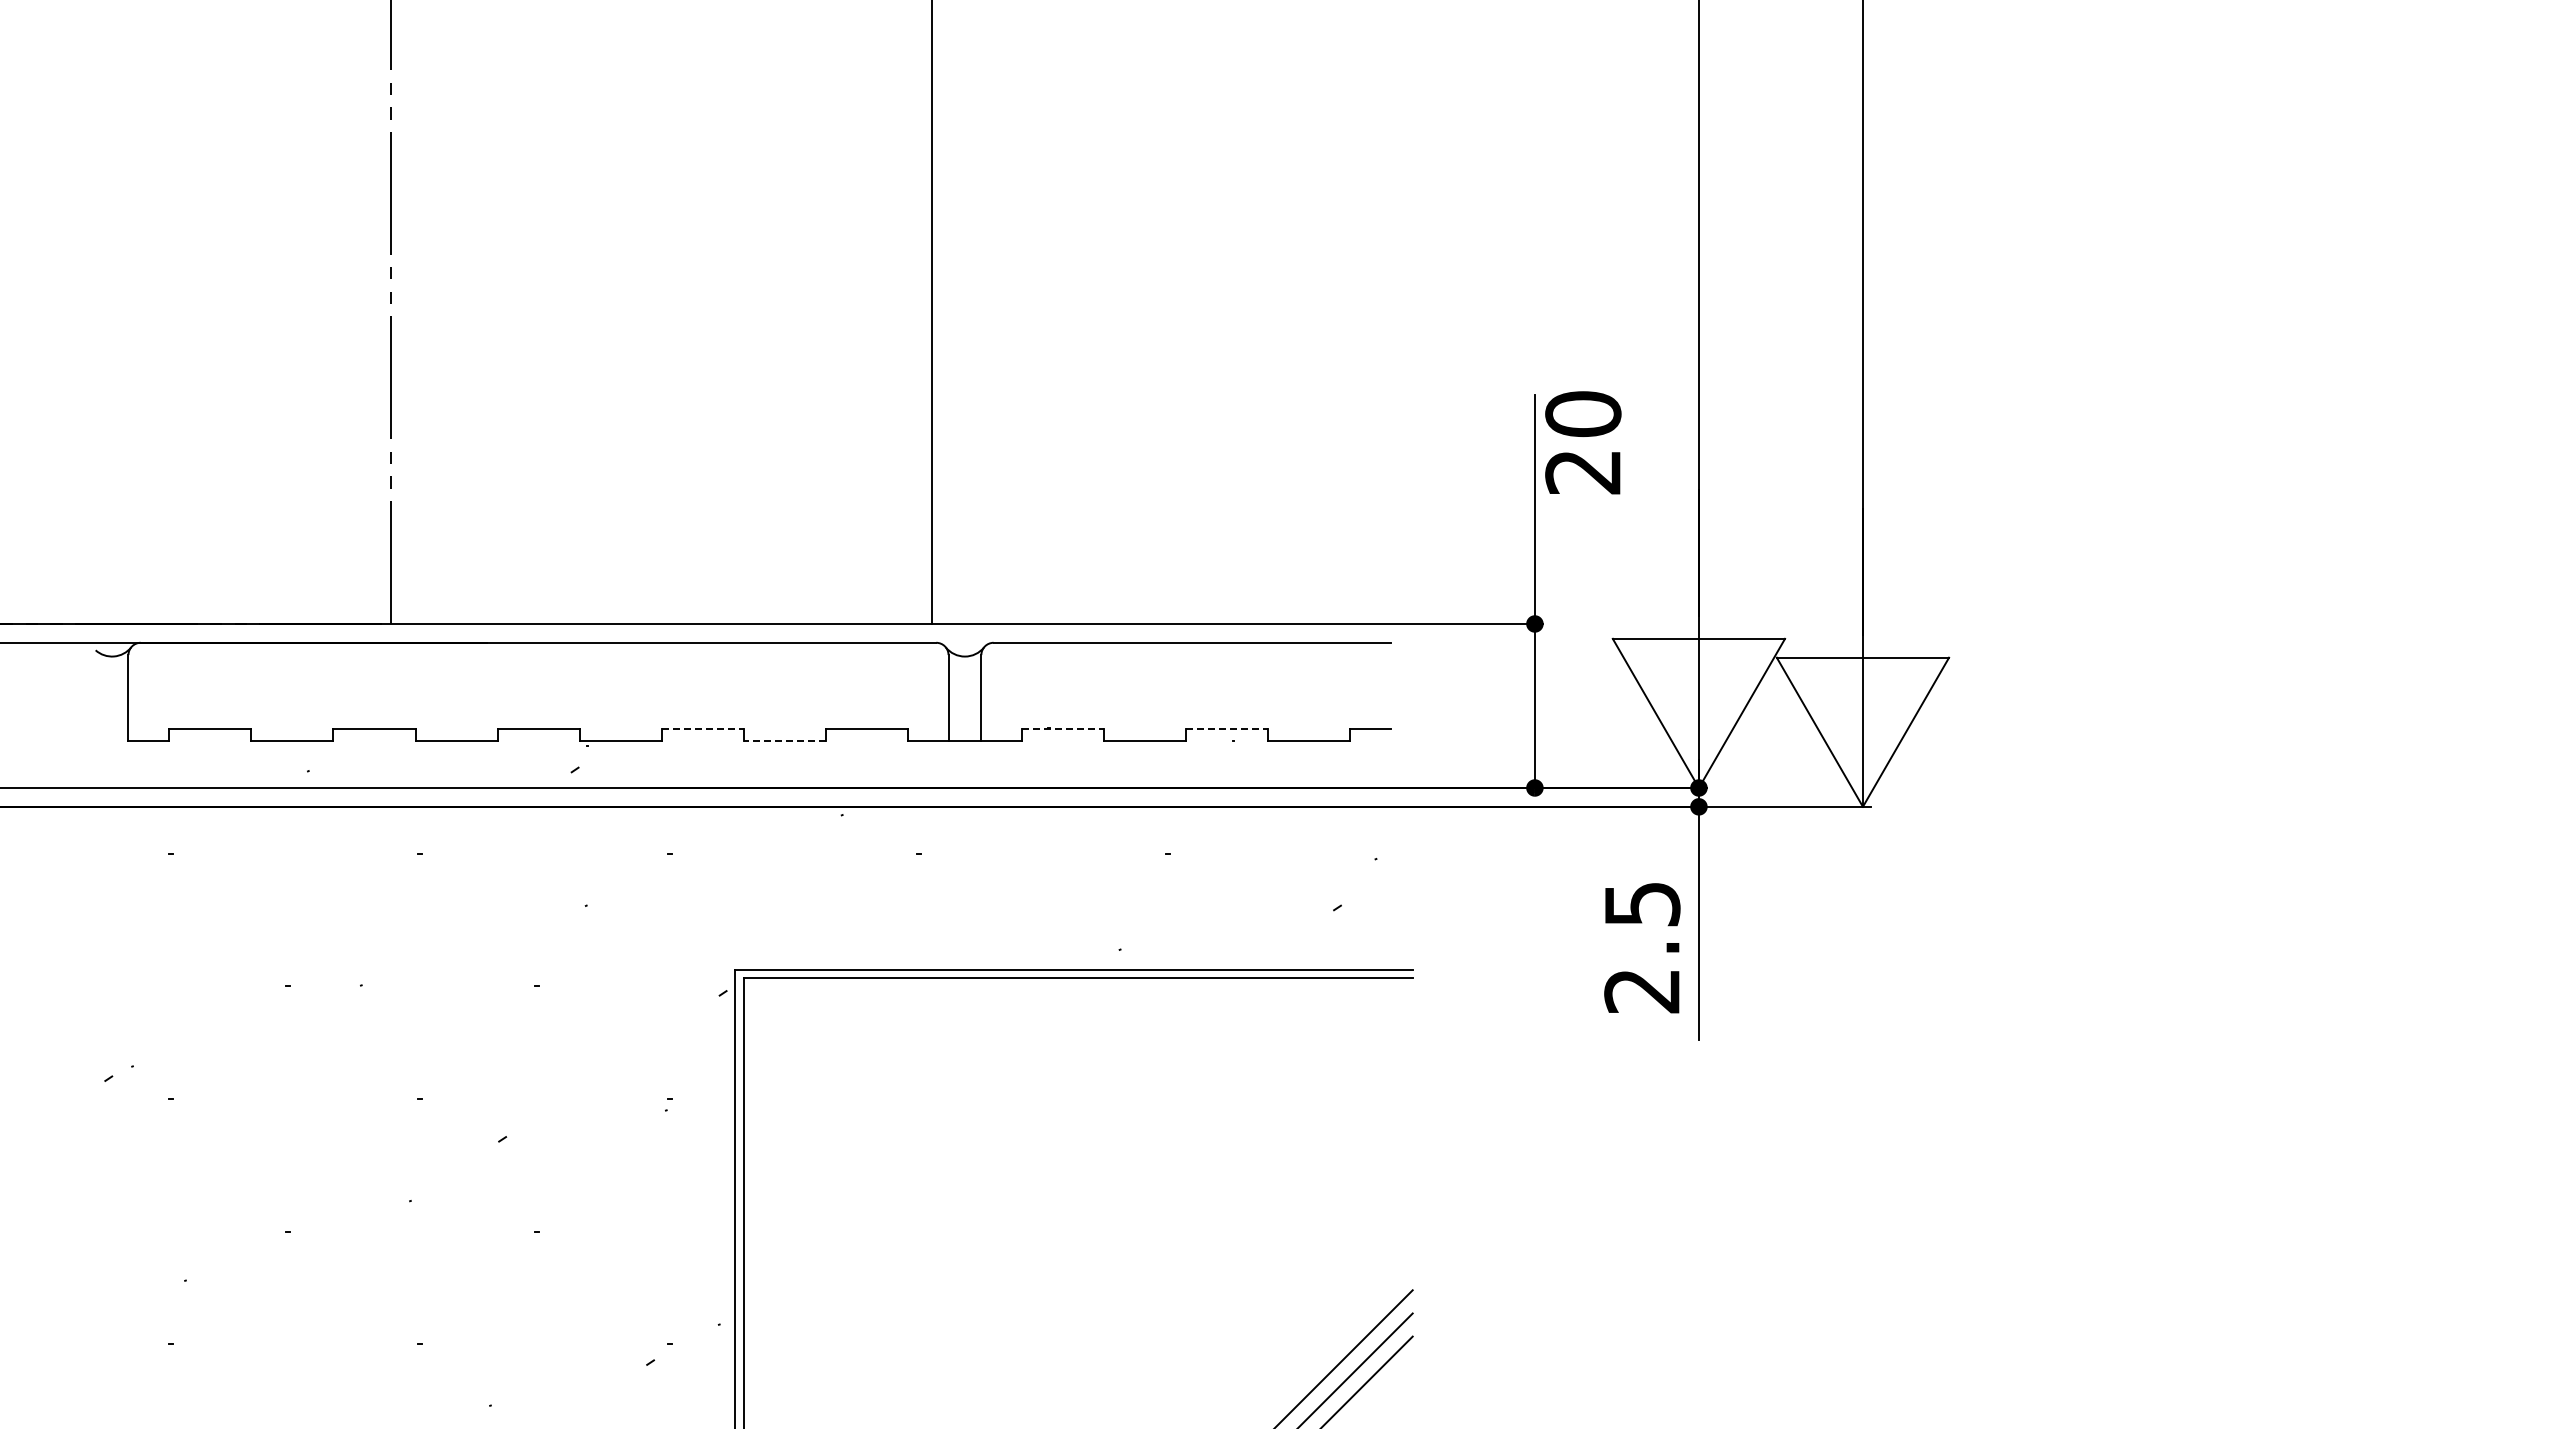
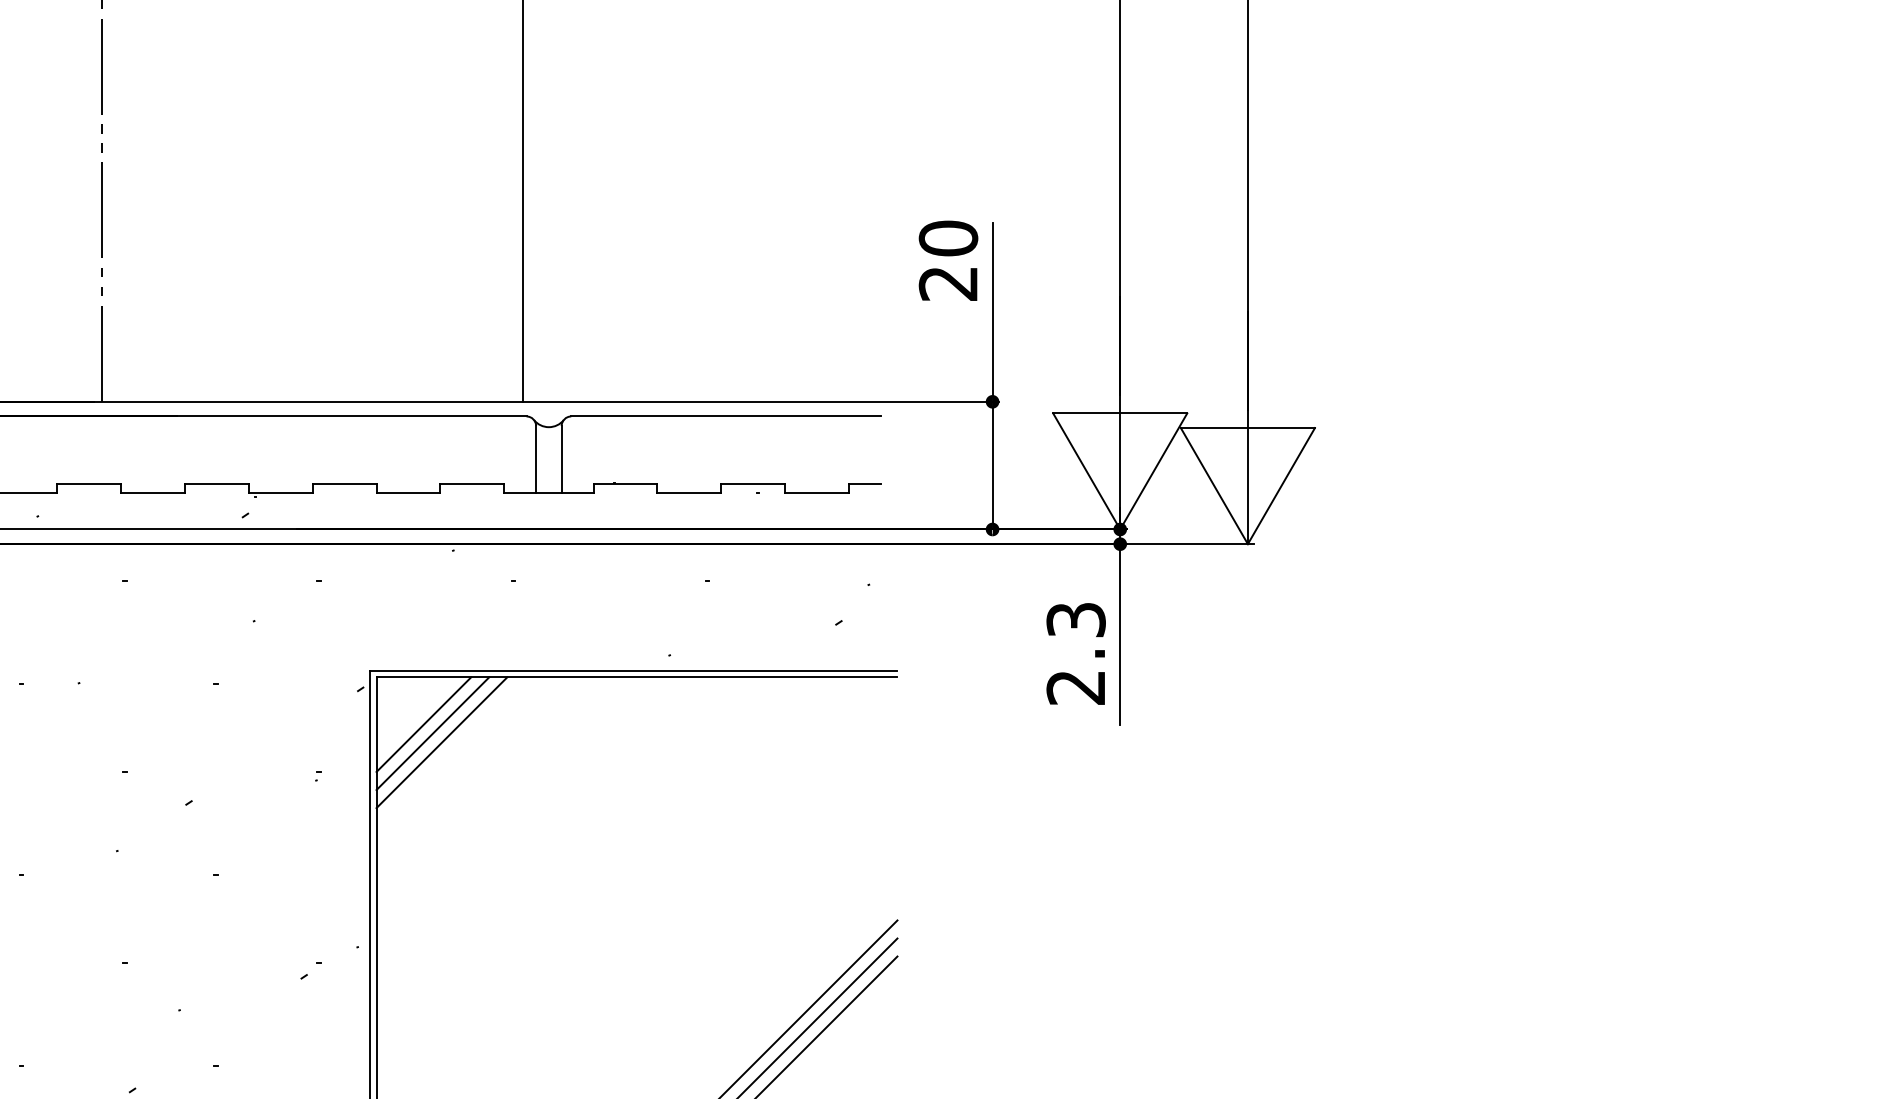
text: (1583, 442) -> (948, 260), moved
line: (703, 728) -> (345, 483), dashed -> solid
line: (1063, 728) -> (625, 483), dashed -> solid
line: (1227, 728) -> (753, 483), dashed -> solid
line: (784, 741) -> (408, 493), dashed -> solid
text: (1642, 904) -> (1076, 620), 2.5 -> 2.3
line: (804, 1038) -> (424, 724), added
line: (815, 1049) -> (432, 733), added
line: (827, 1061) -> (441, 742), added

